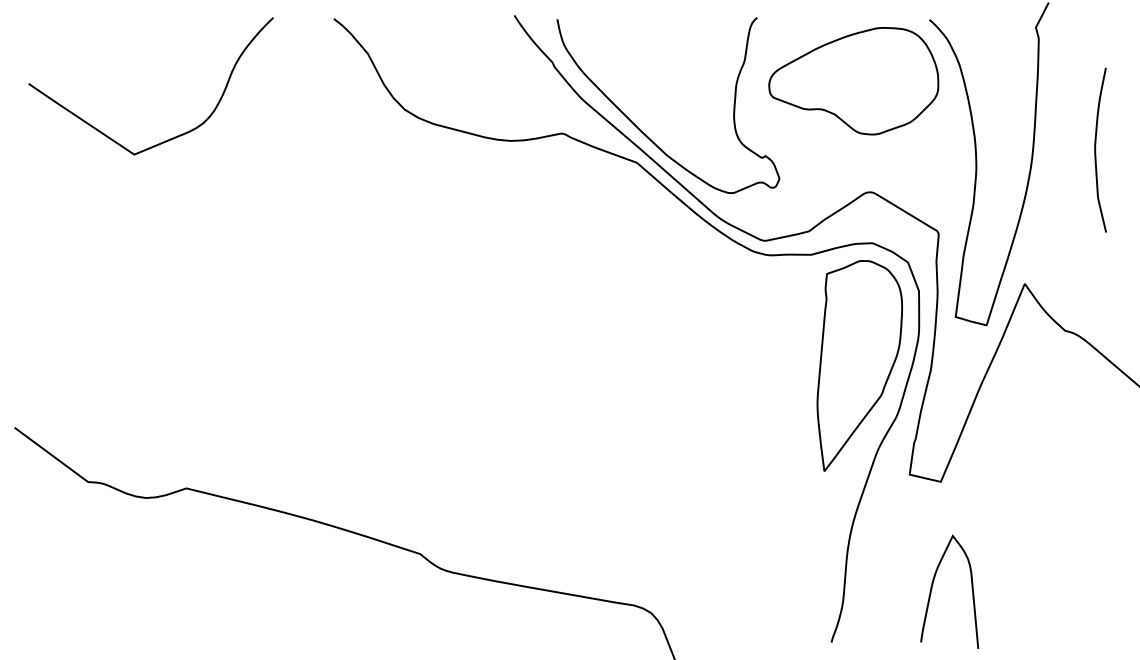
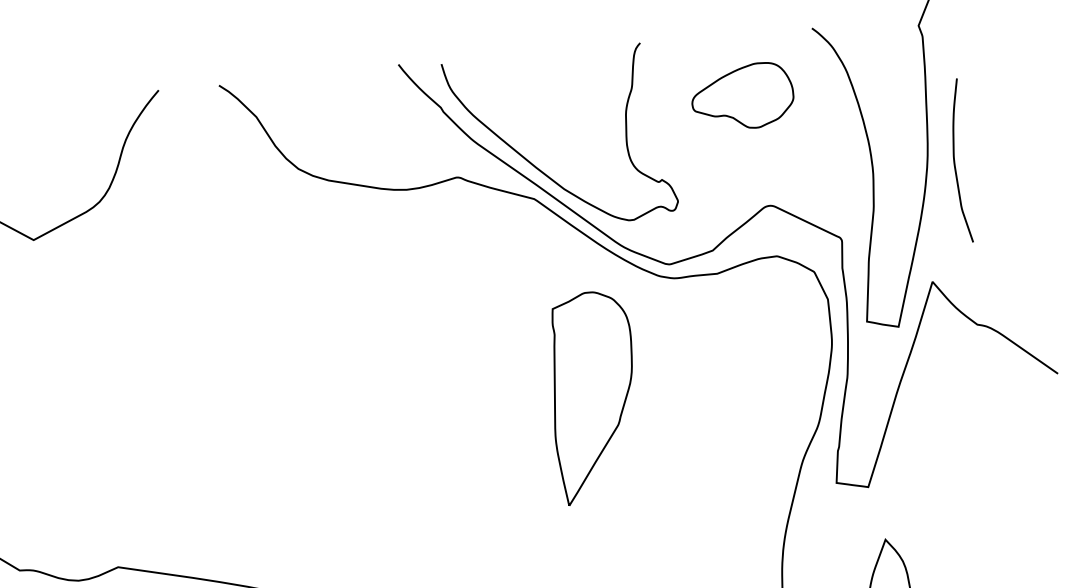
part: (853, 81) -> (742, 97), size x0.6
curve: (1096, 149) -> (955, 160), moved
part: (859, 365) -> (593, 397), moved

